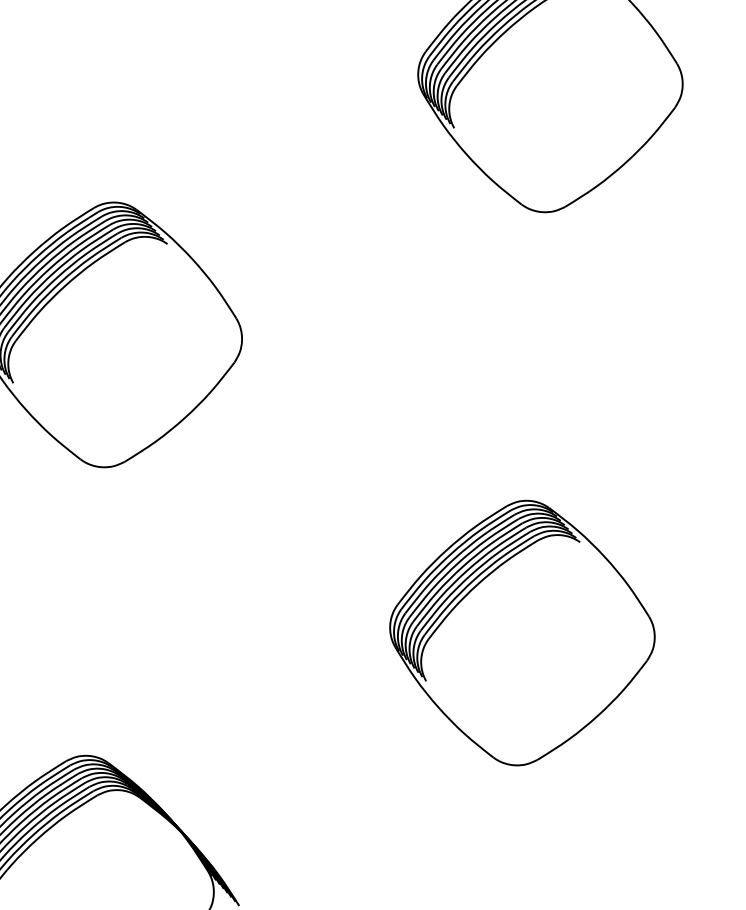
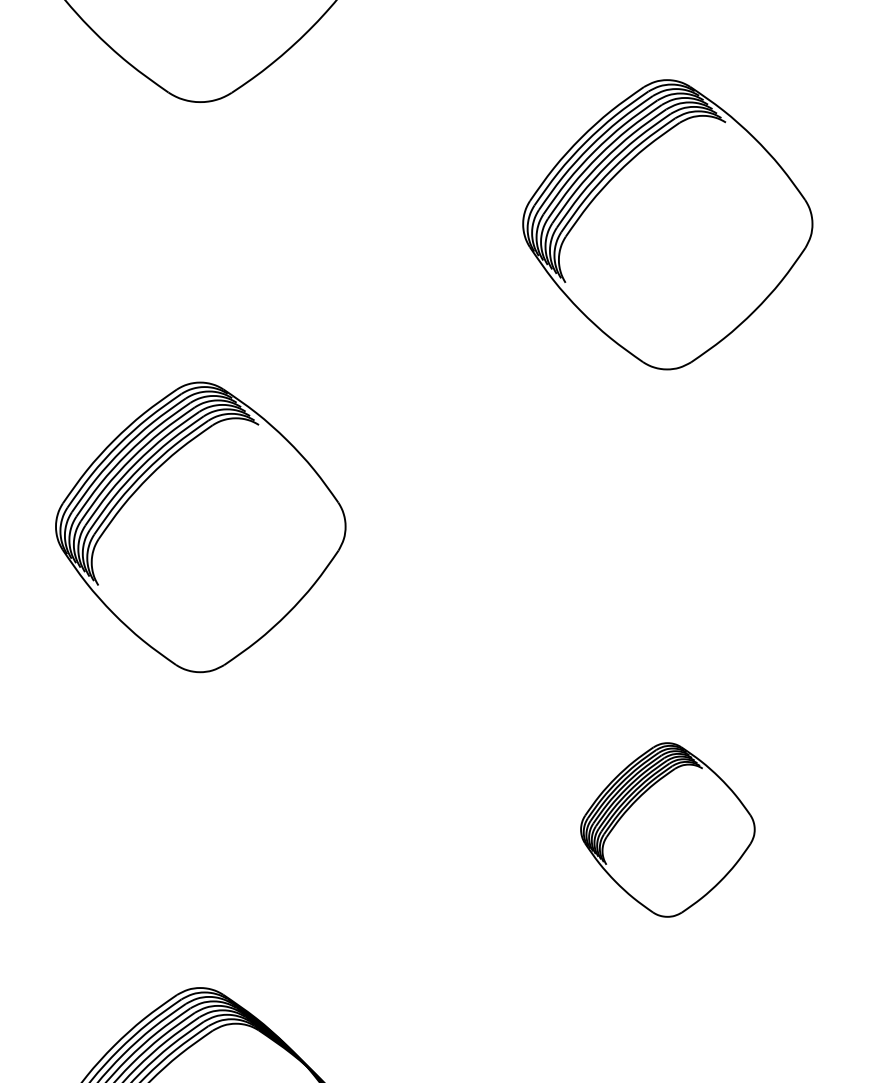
part: (522, 632) -> (667, 829), size x0.6

